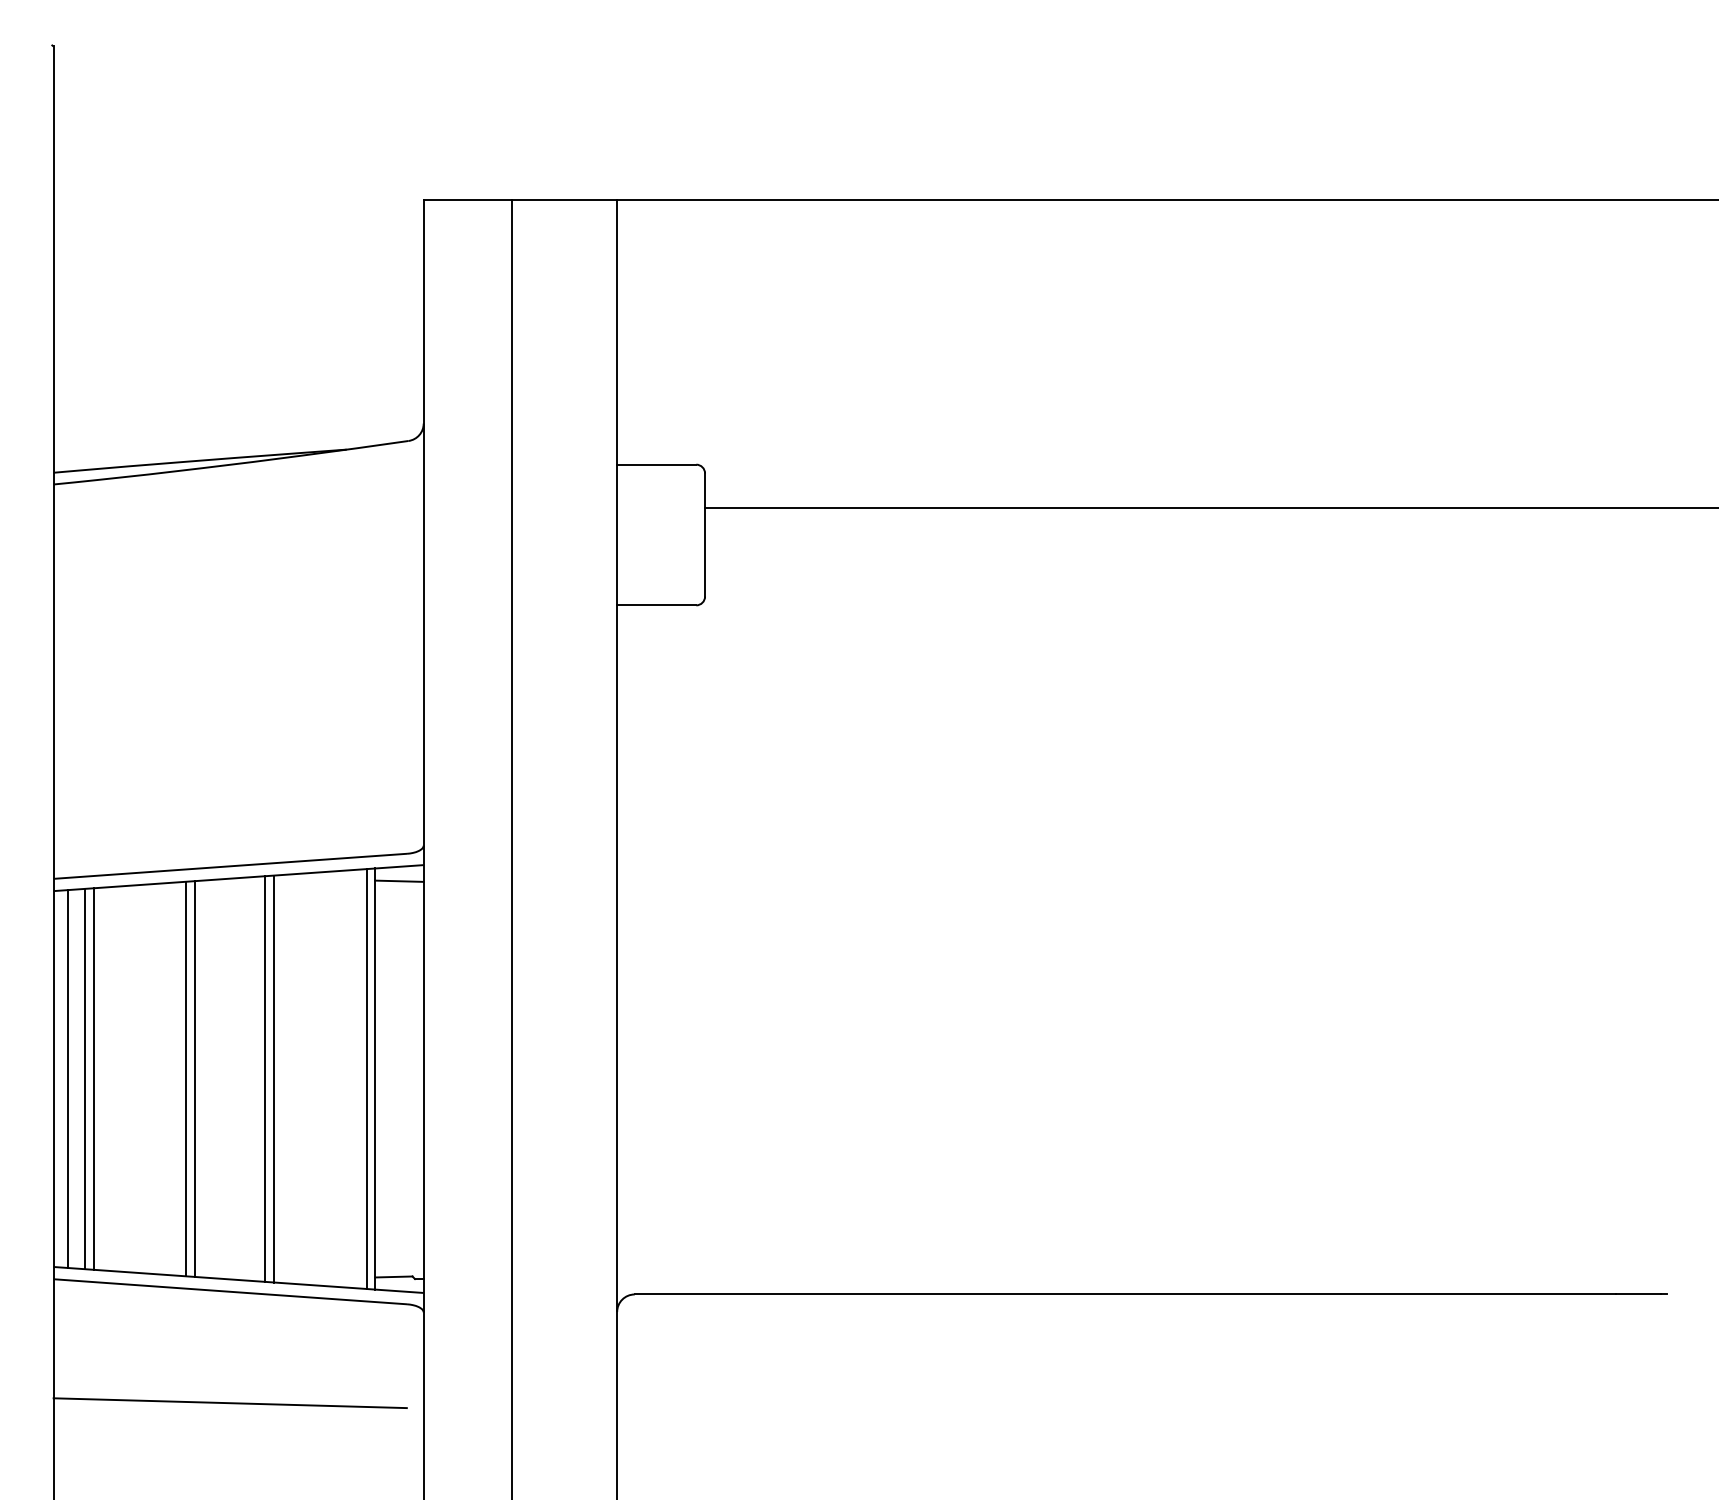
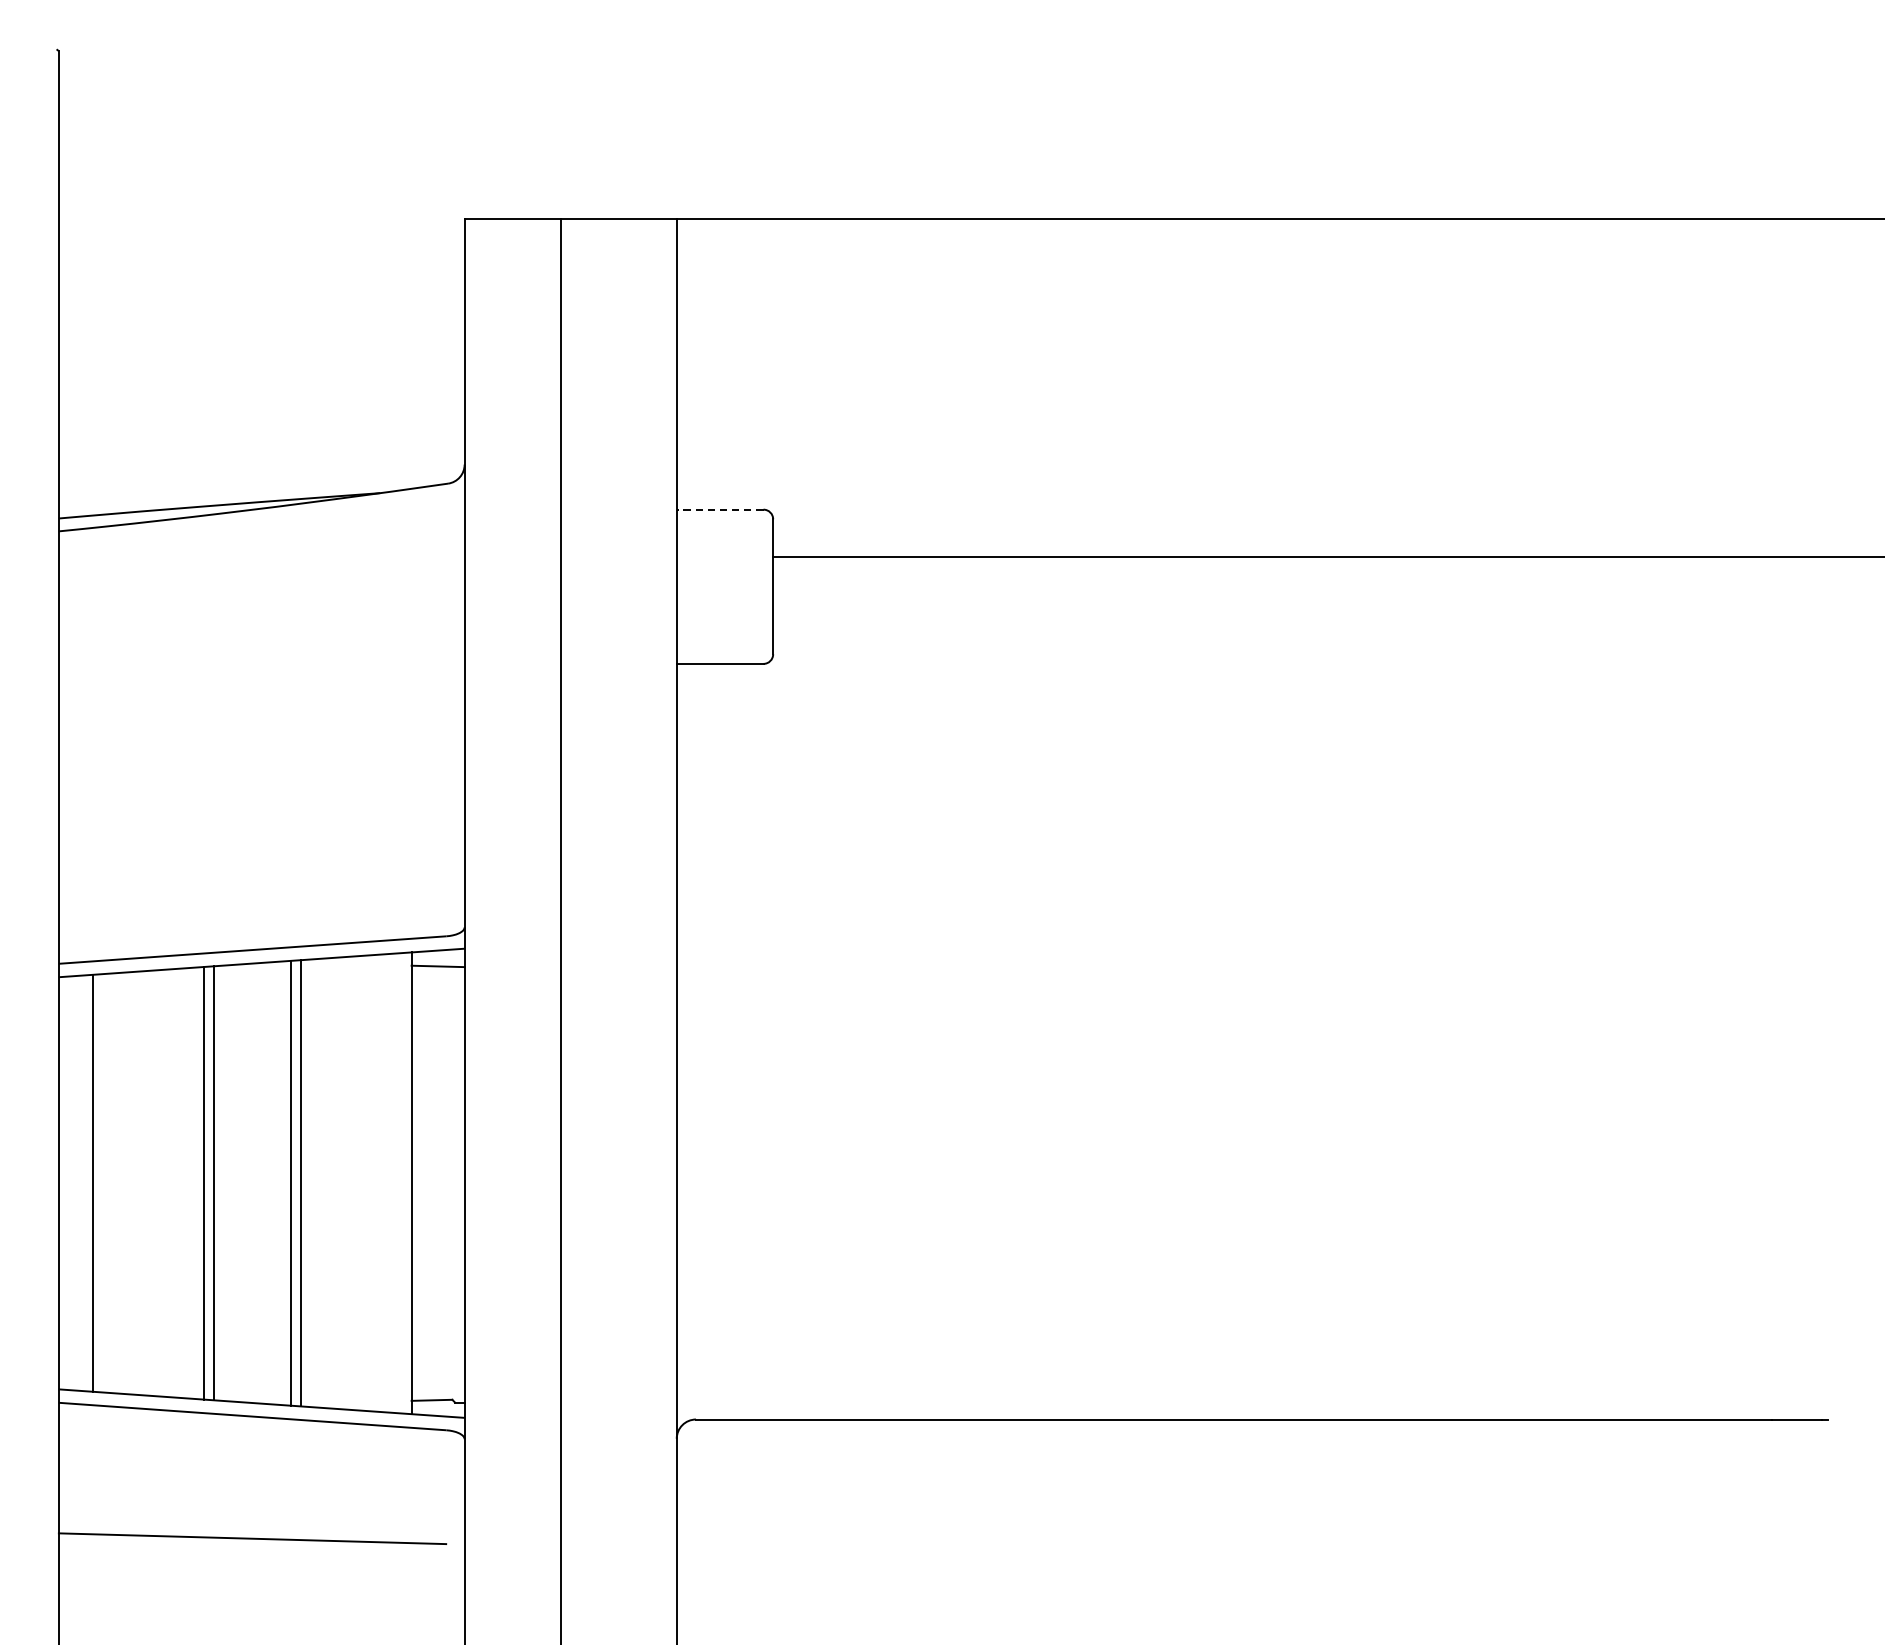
line: (656, 464) -> (719, 509), solid -> dashed
line: (67, 1078) -> (74, 1182), removed
line: (93, 1078) -> (102, 1182), removed
line: (366, 1078) -> (401, 1182), removed

